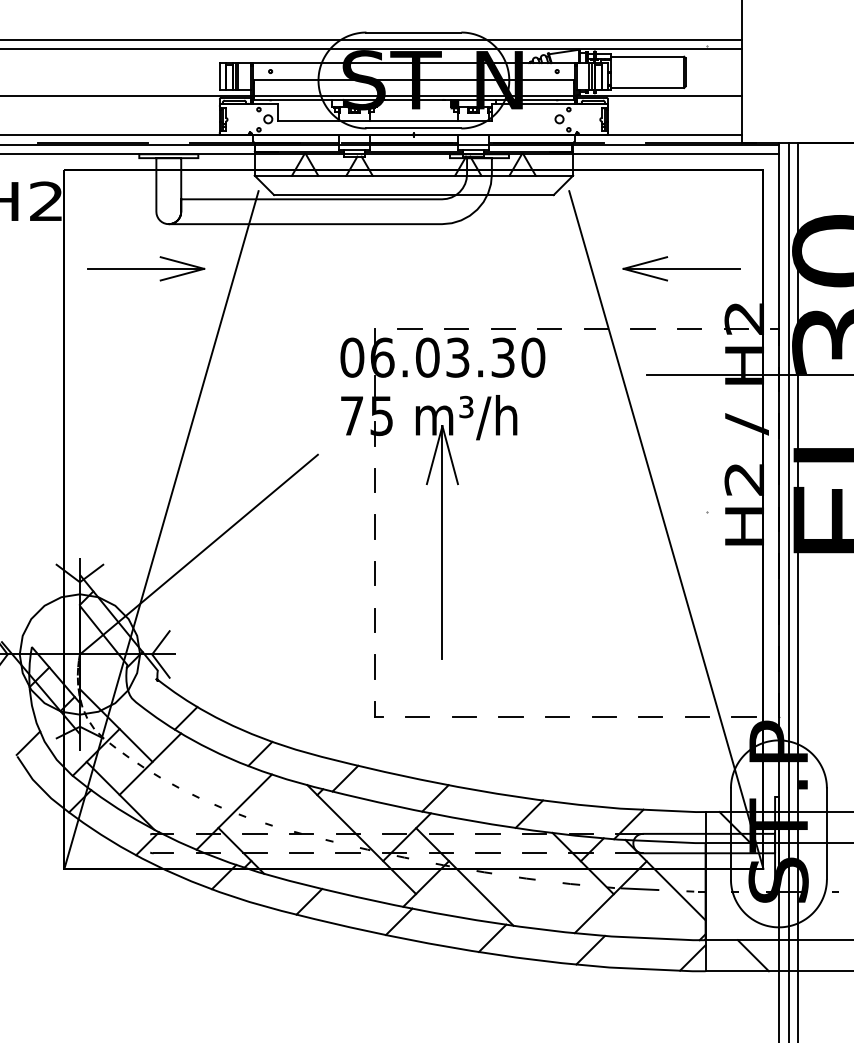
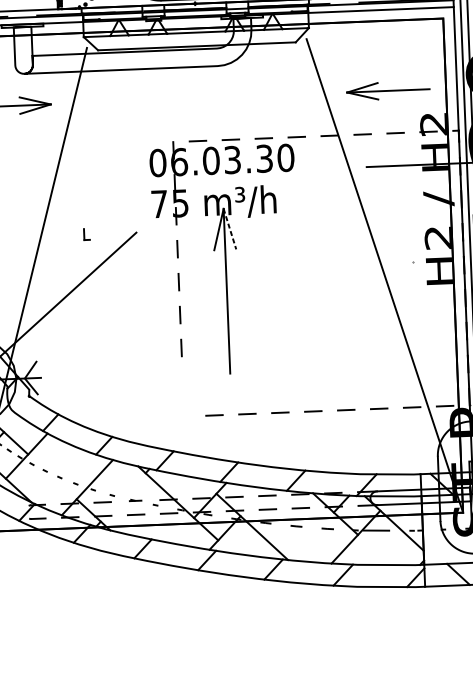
line: (450, 455) -> (230, 229), solid -> dashed
line: (374, 666) -> (182, 380), removed
part: (378, 709) -> (86, 234), moved
part: (301, 832) -> (135, 500), size x0.7

